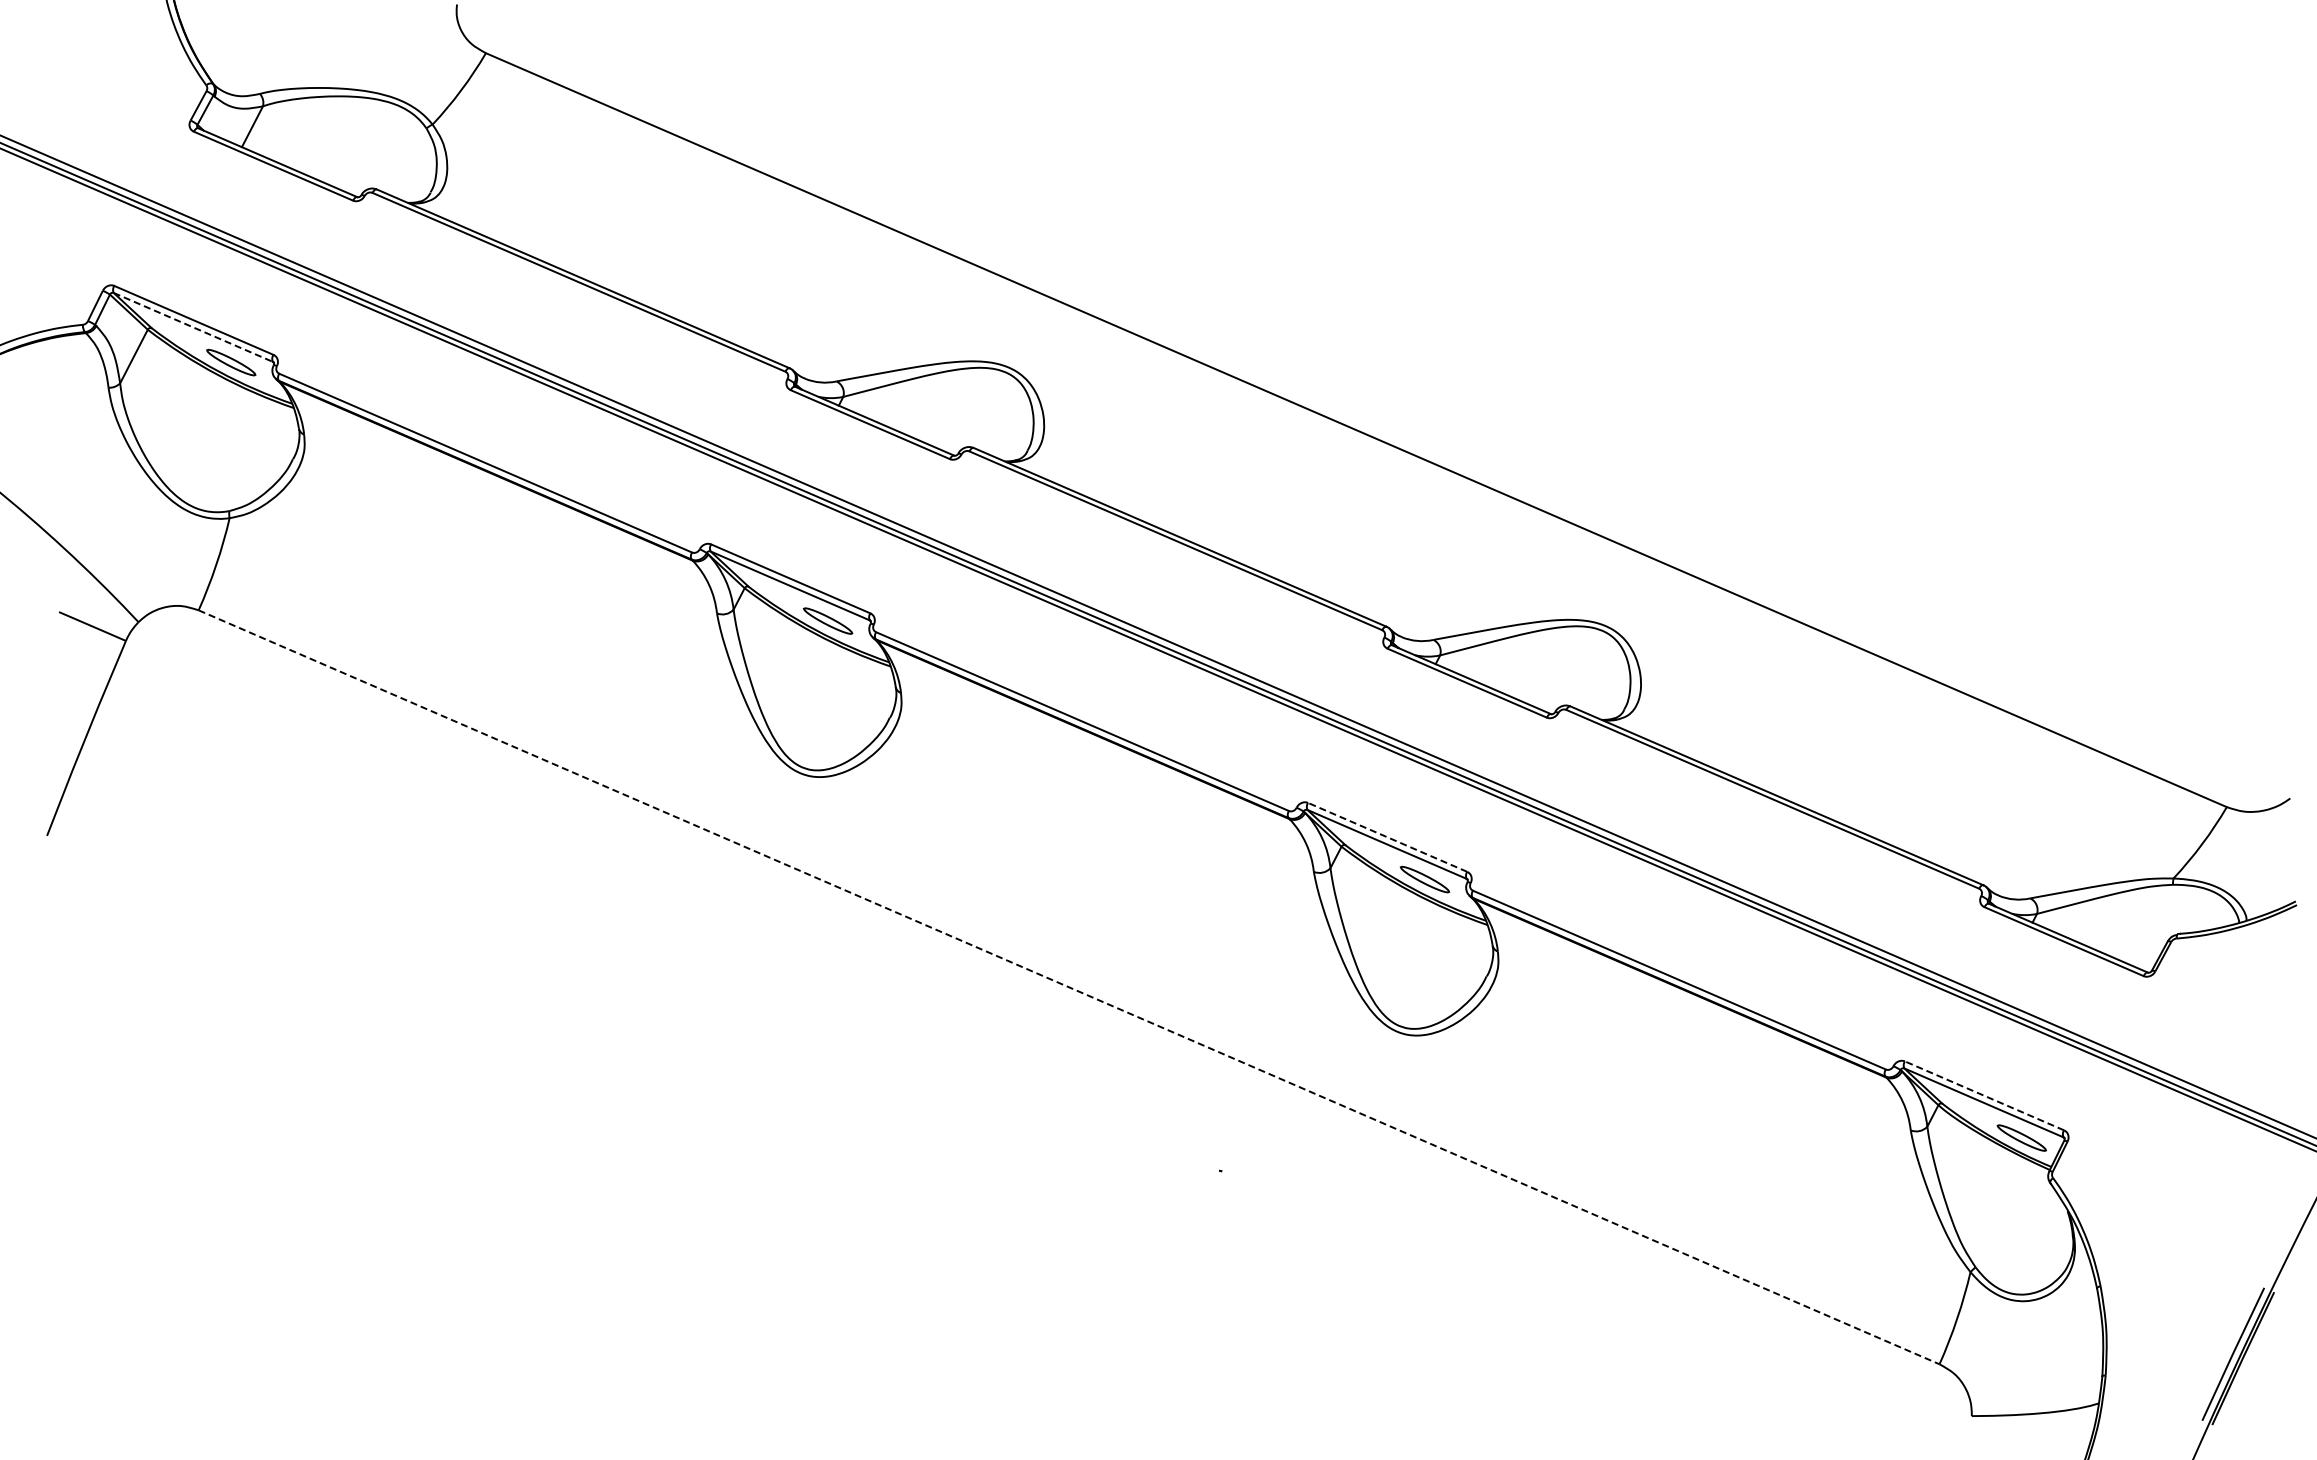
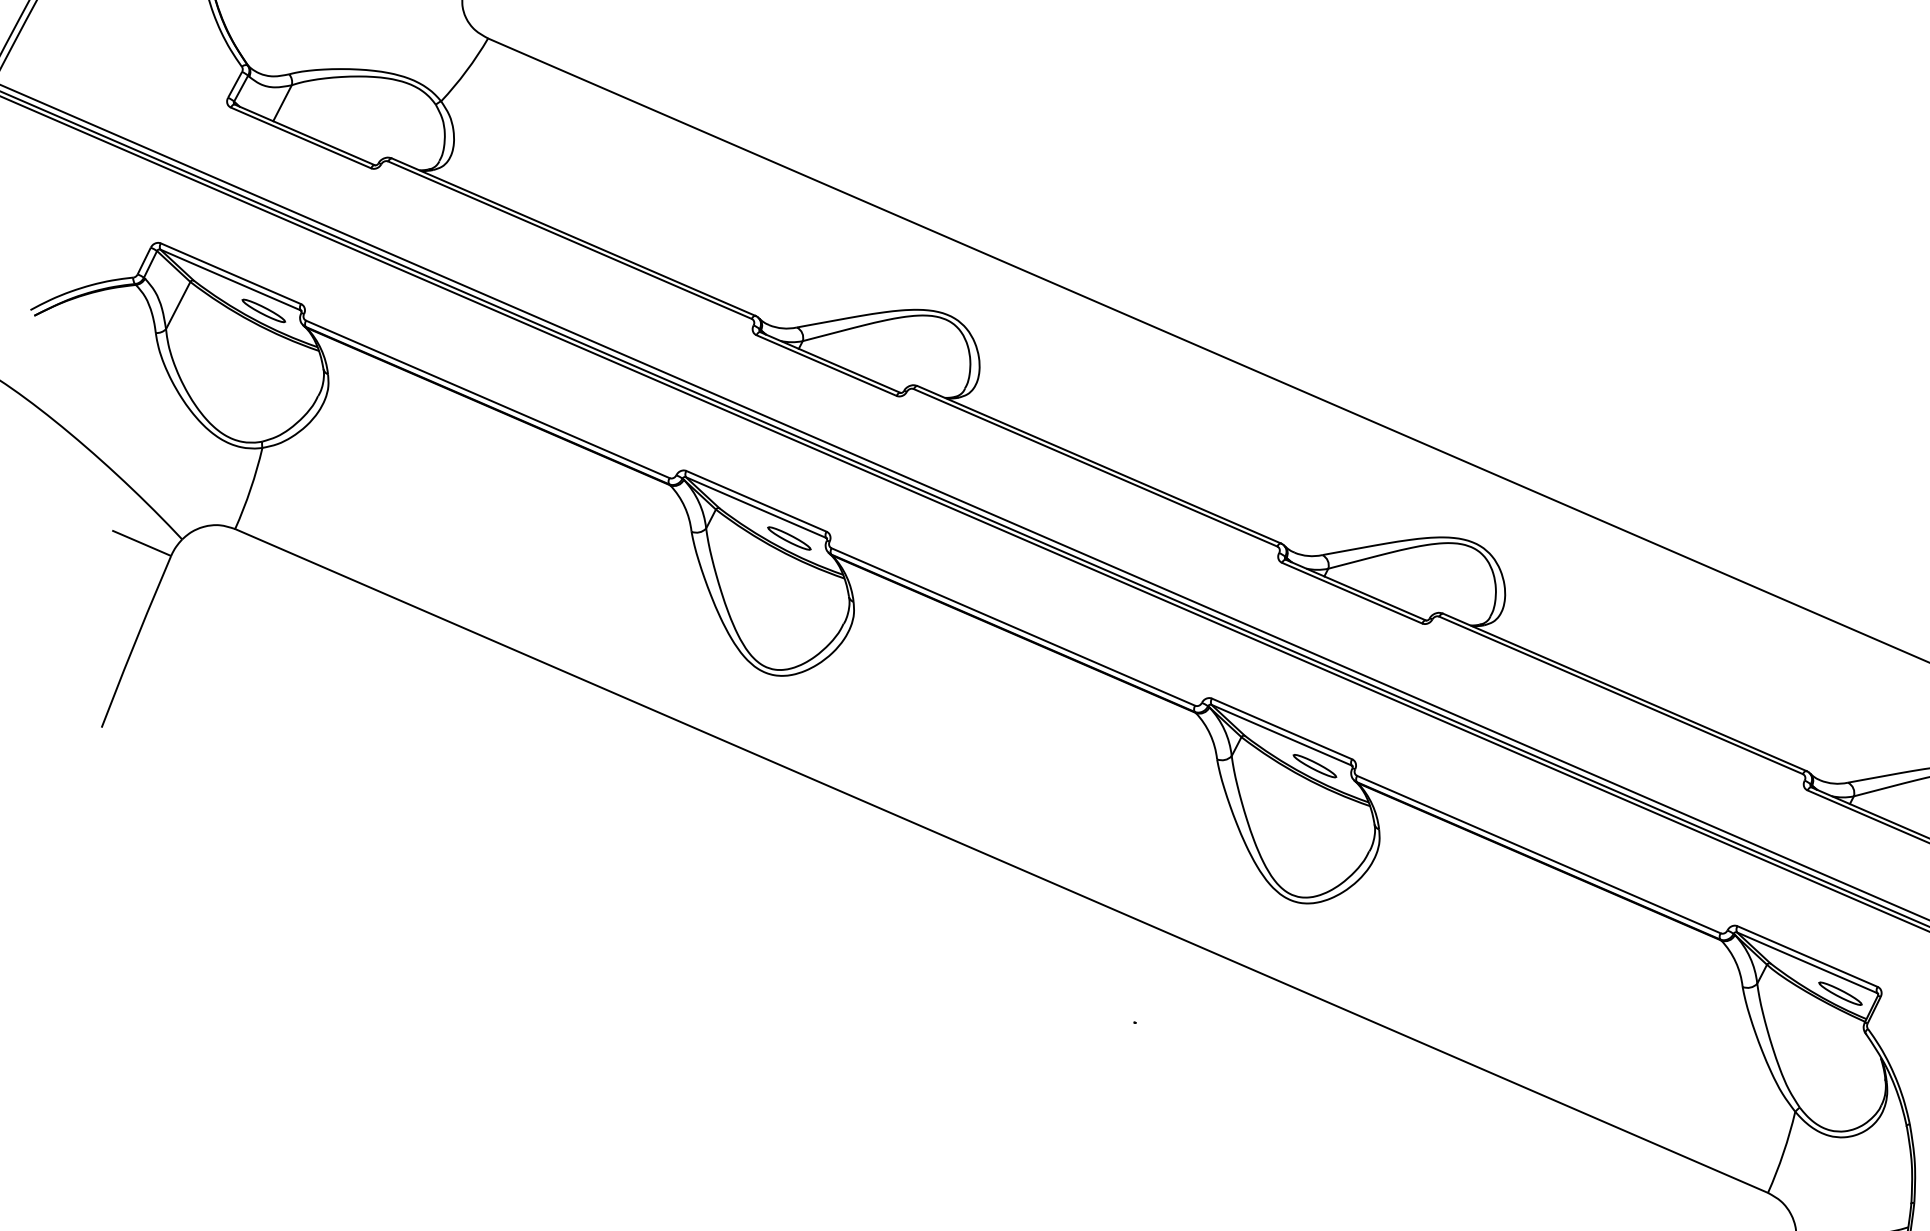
line: (193, 327) -> (230, 280), dashed -> solid
line: (1387, 837) -> (1281, 729), dashed -> solid
line: (1069, 987) -> (1001, 861), dashed -> solid
line: (1984, 1095) -> (1807, 956), dashed -> solid

